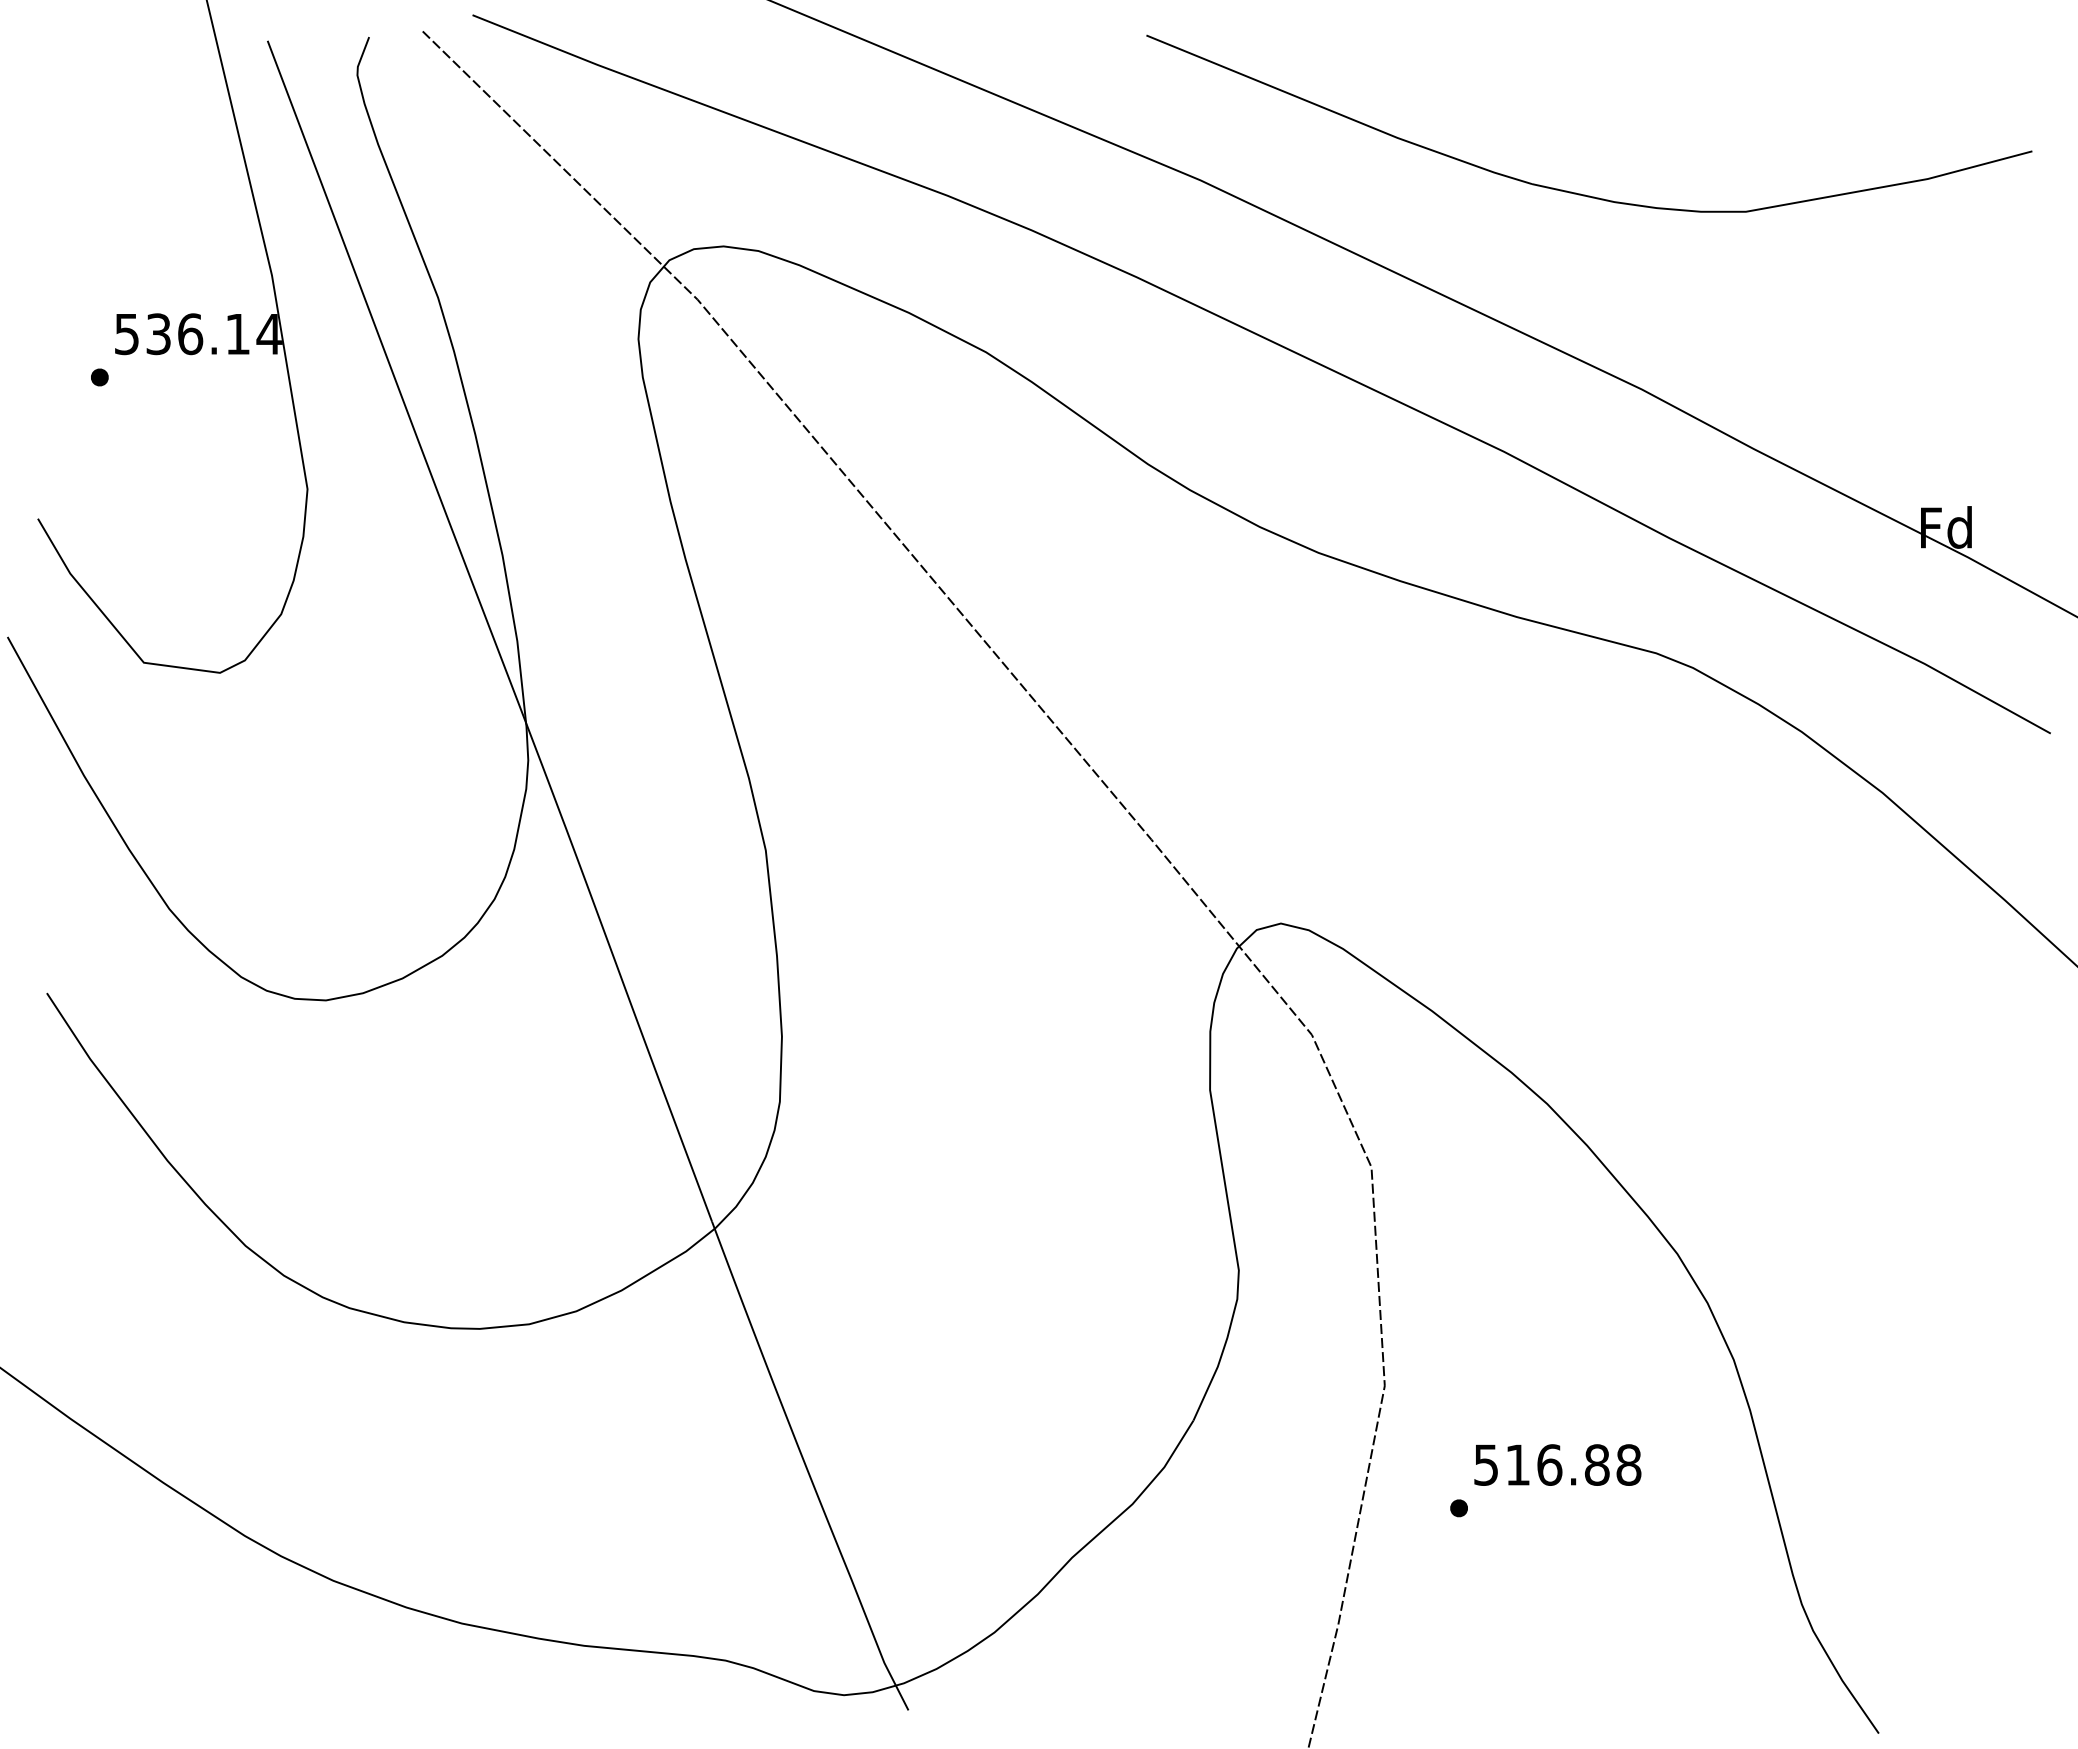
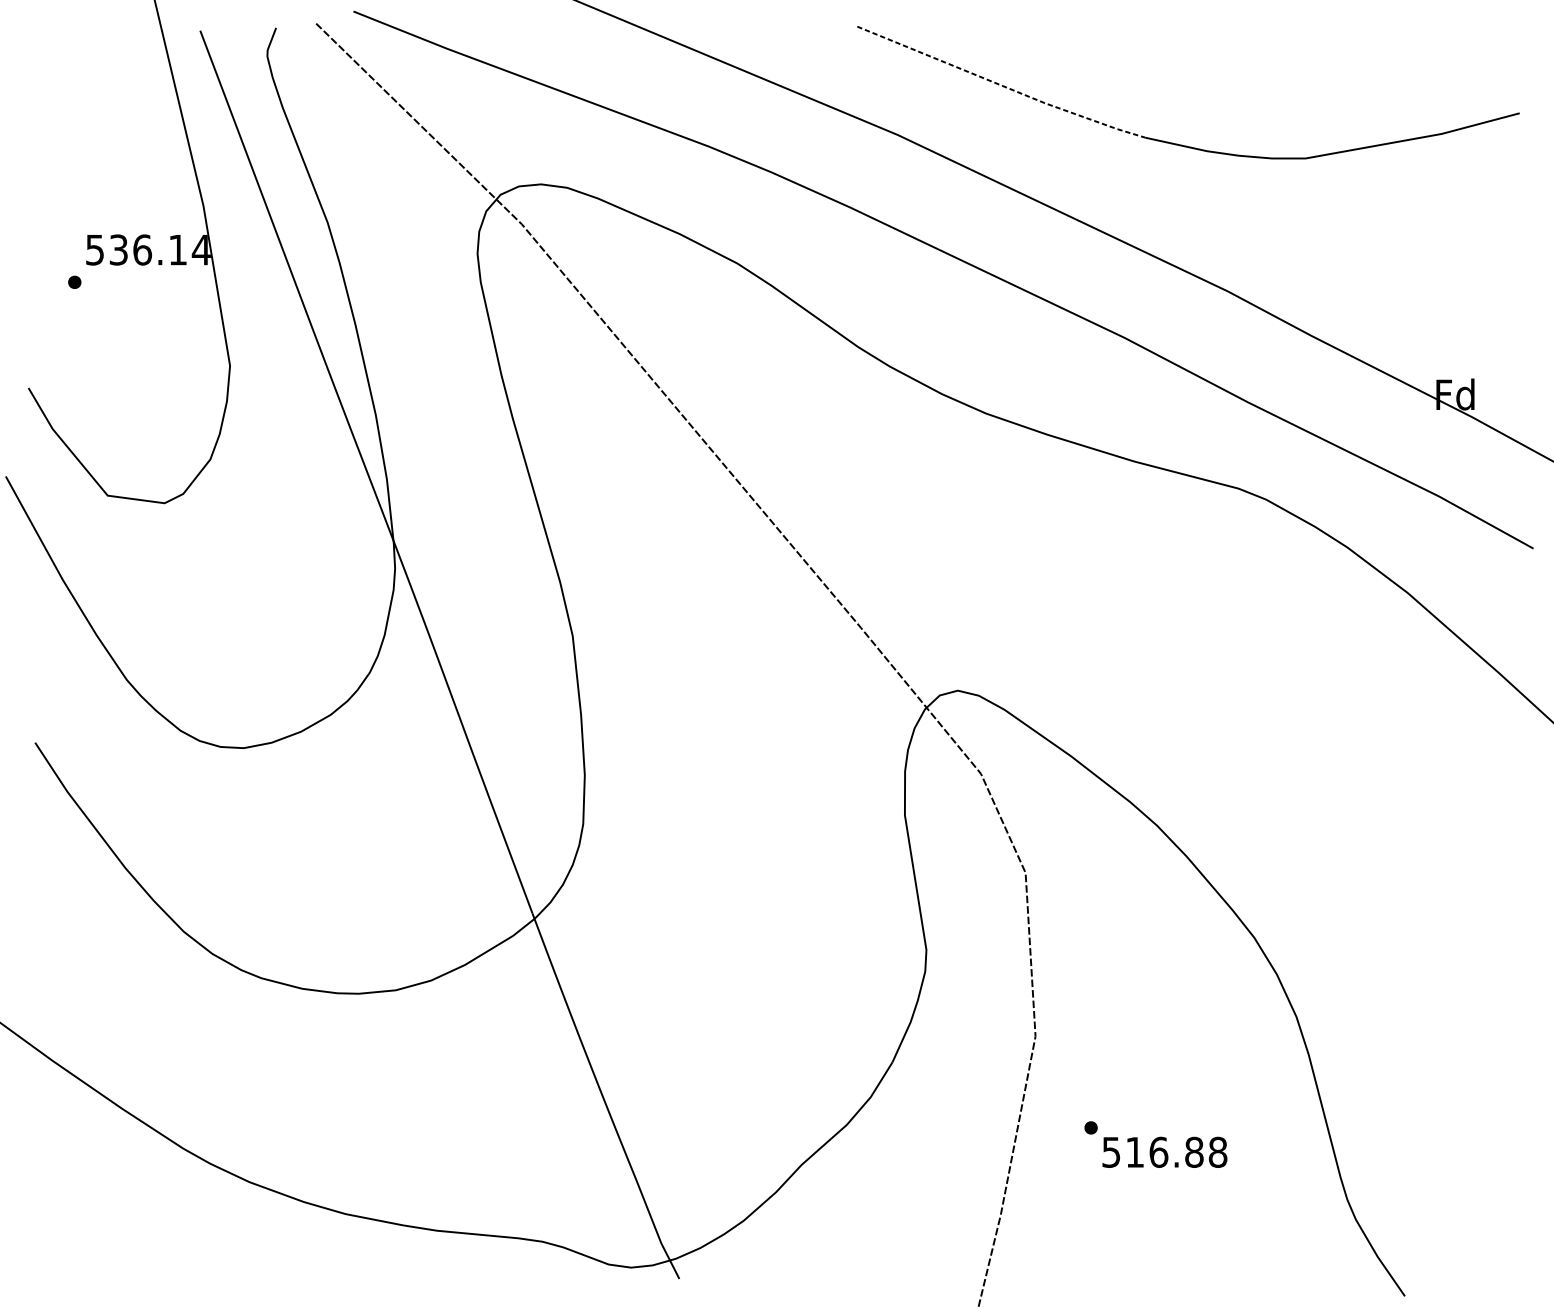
line: (1339, 114) -> (1001, 85), solid -> dashed
text: (1557, 1464) -> (1164, 1151), moved

